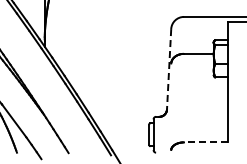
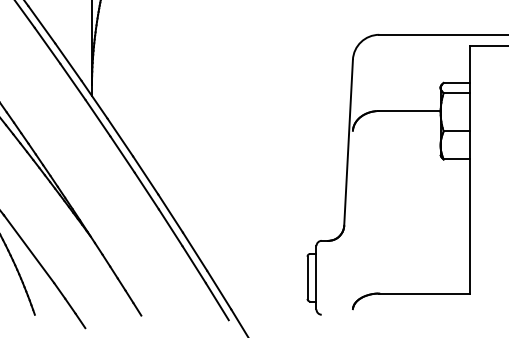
line: (169, 69) -> (349, 143), dashed -> solid
line: (205, 142) -> (423, 293), dashed -> solid

